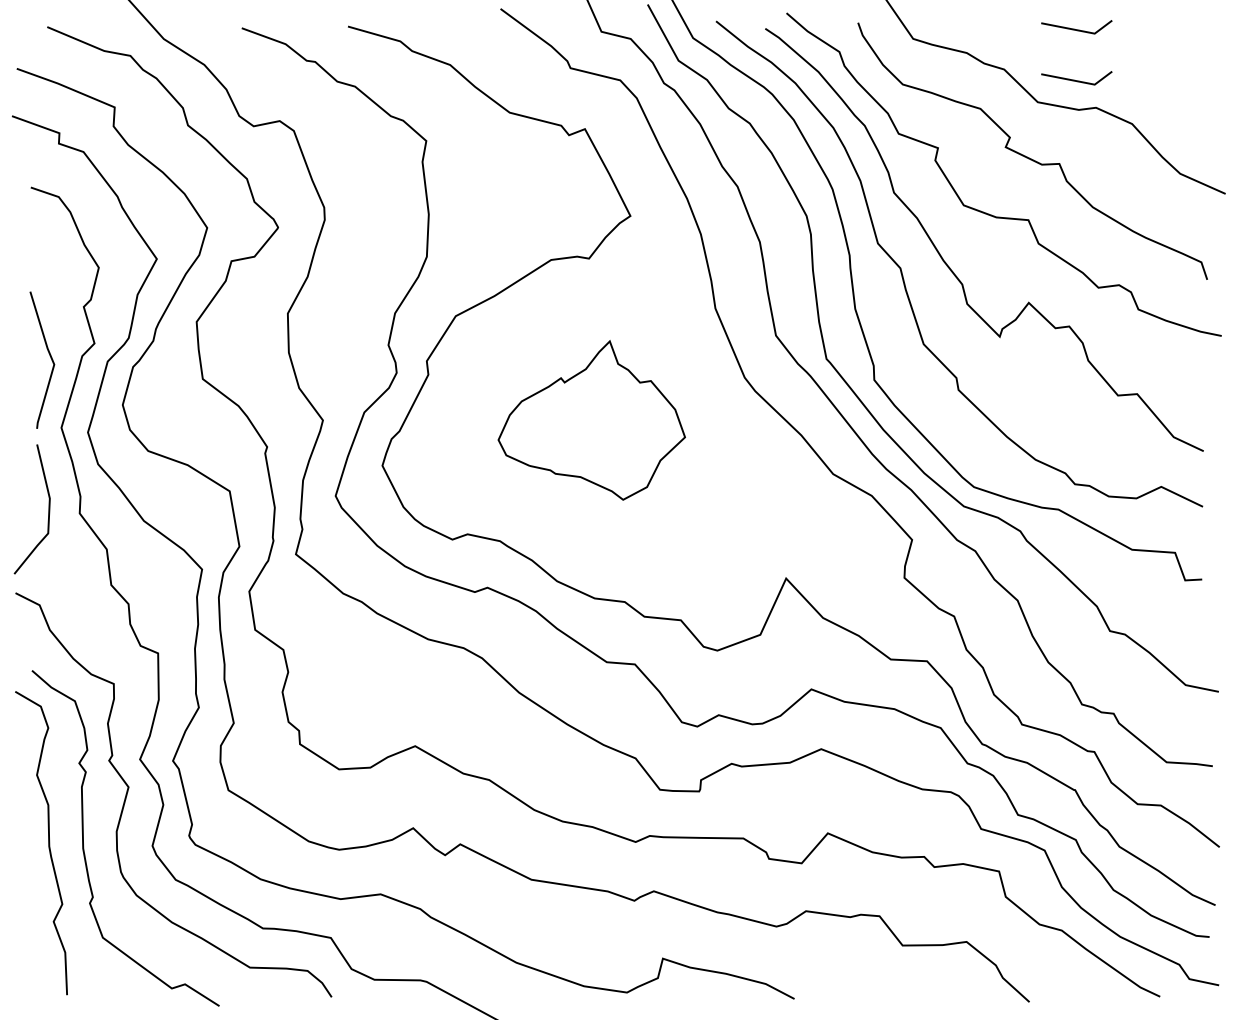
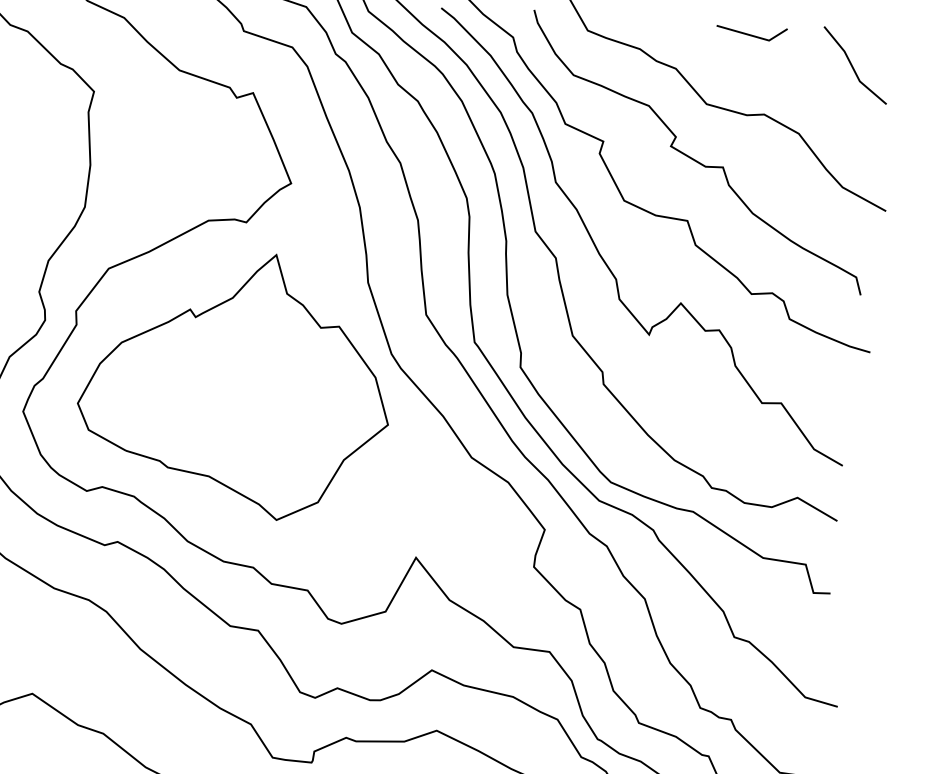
line: (1180, 51) -> (853, 65), added
line: (1076, 80) -> (747, 85), removed
part: (591, 420) -> (235, 383), size x1.67

